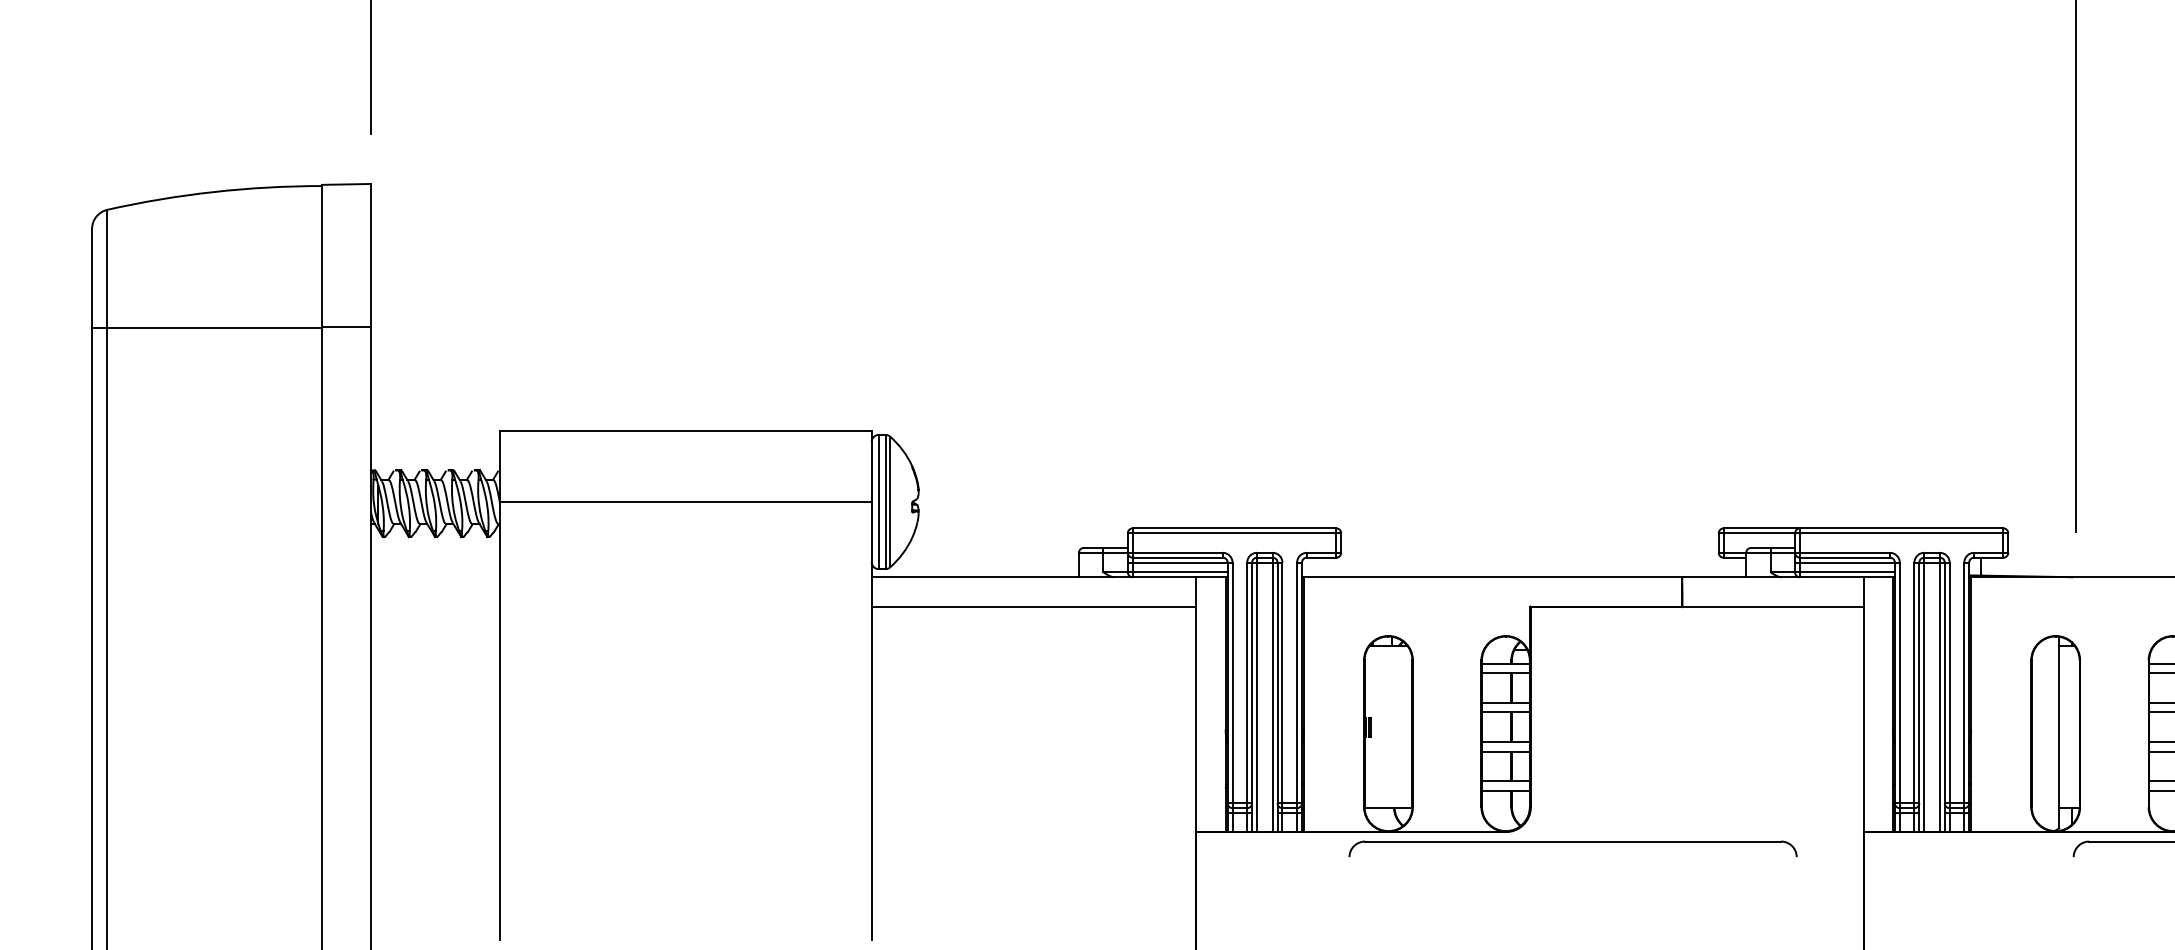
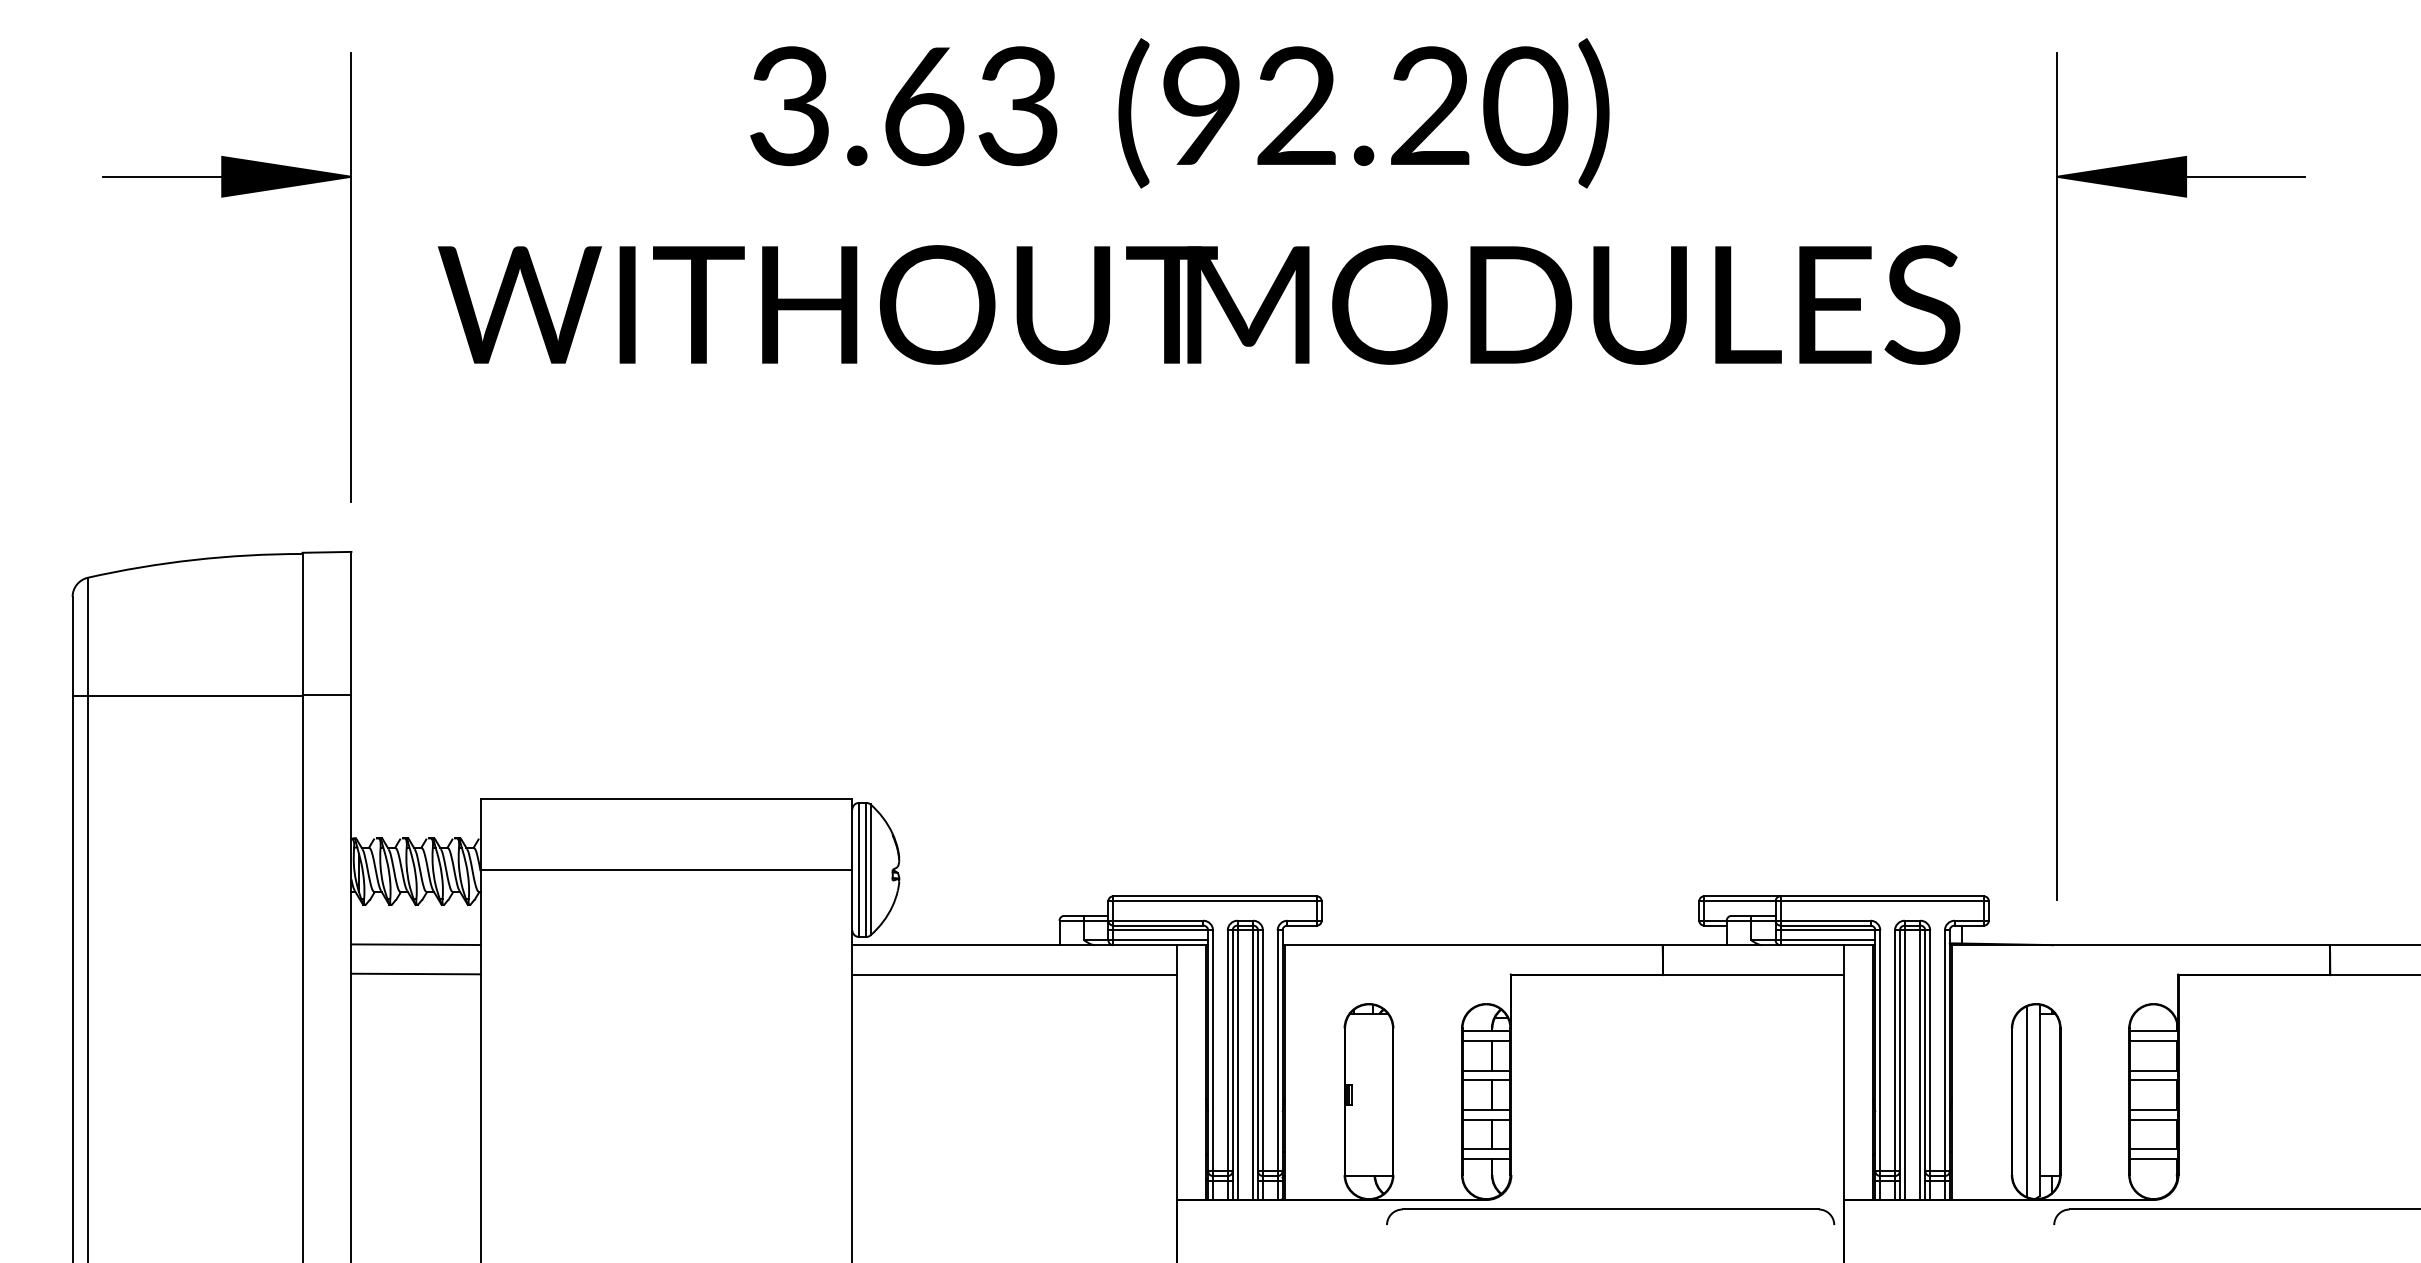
line: (434, 576) -> (415, 944), added
line: (434, 605) -> (415, 973), added
line: (2045, 733) -> (2026, 1101), added
part: (1572, 841) -> (1610, 1209), moved

